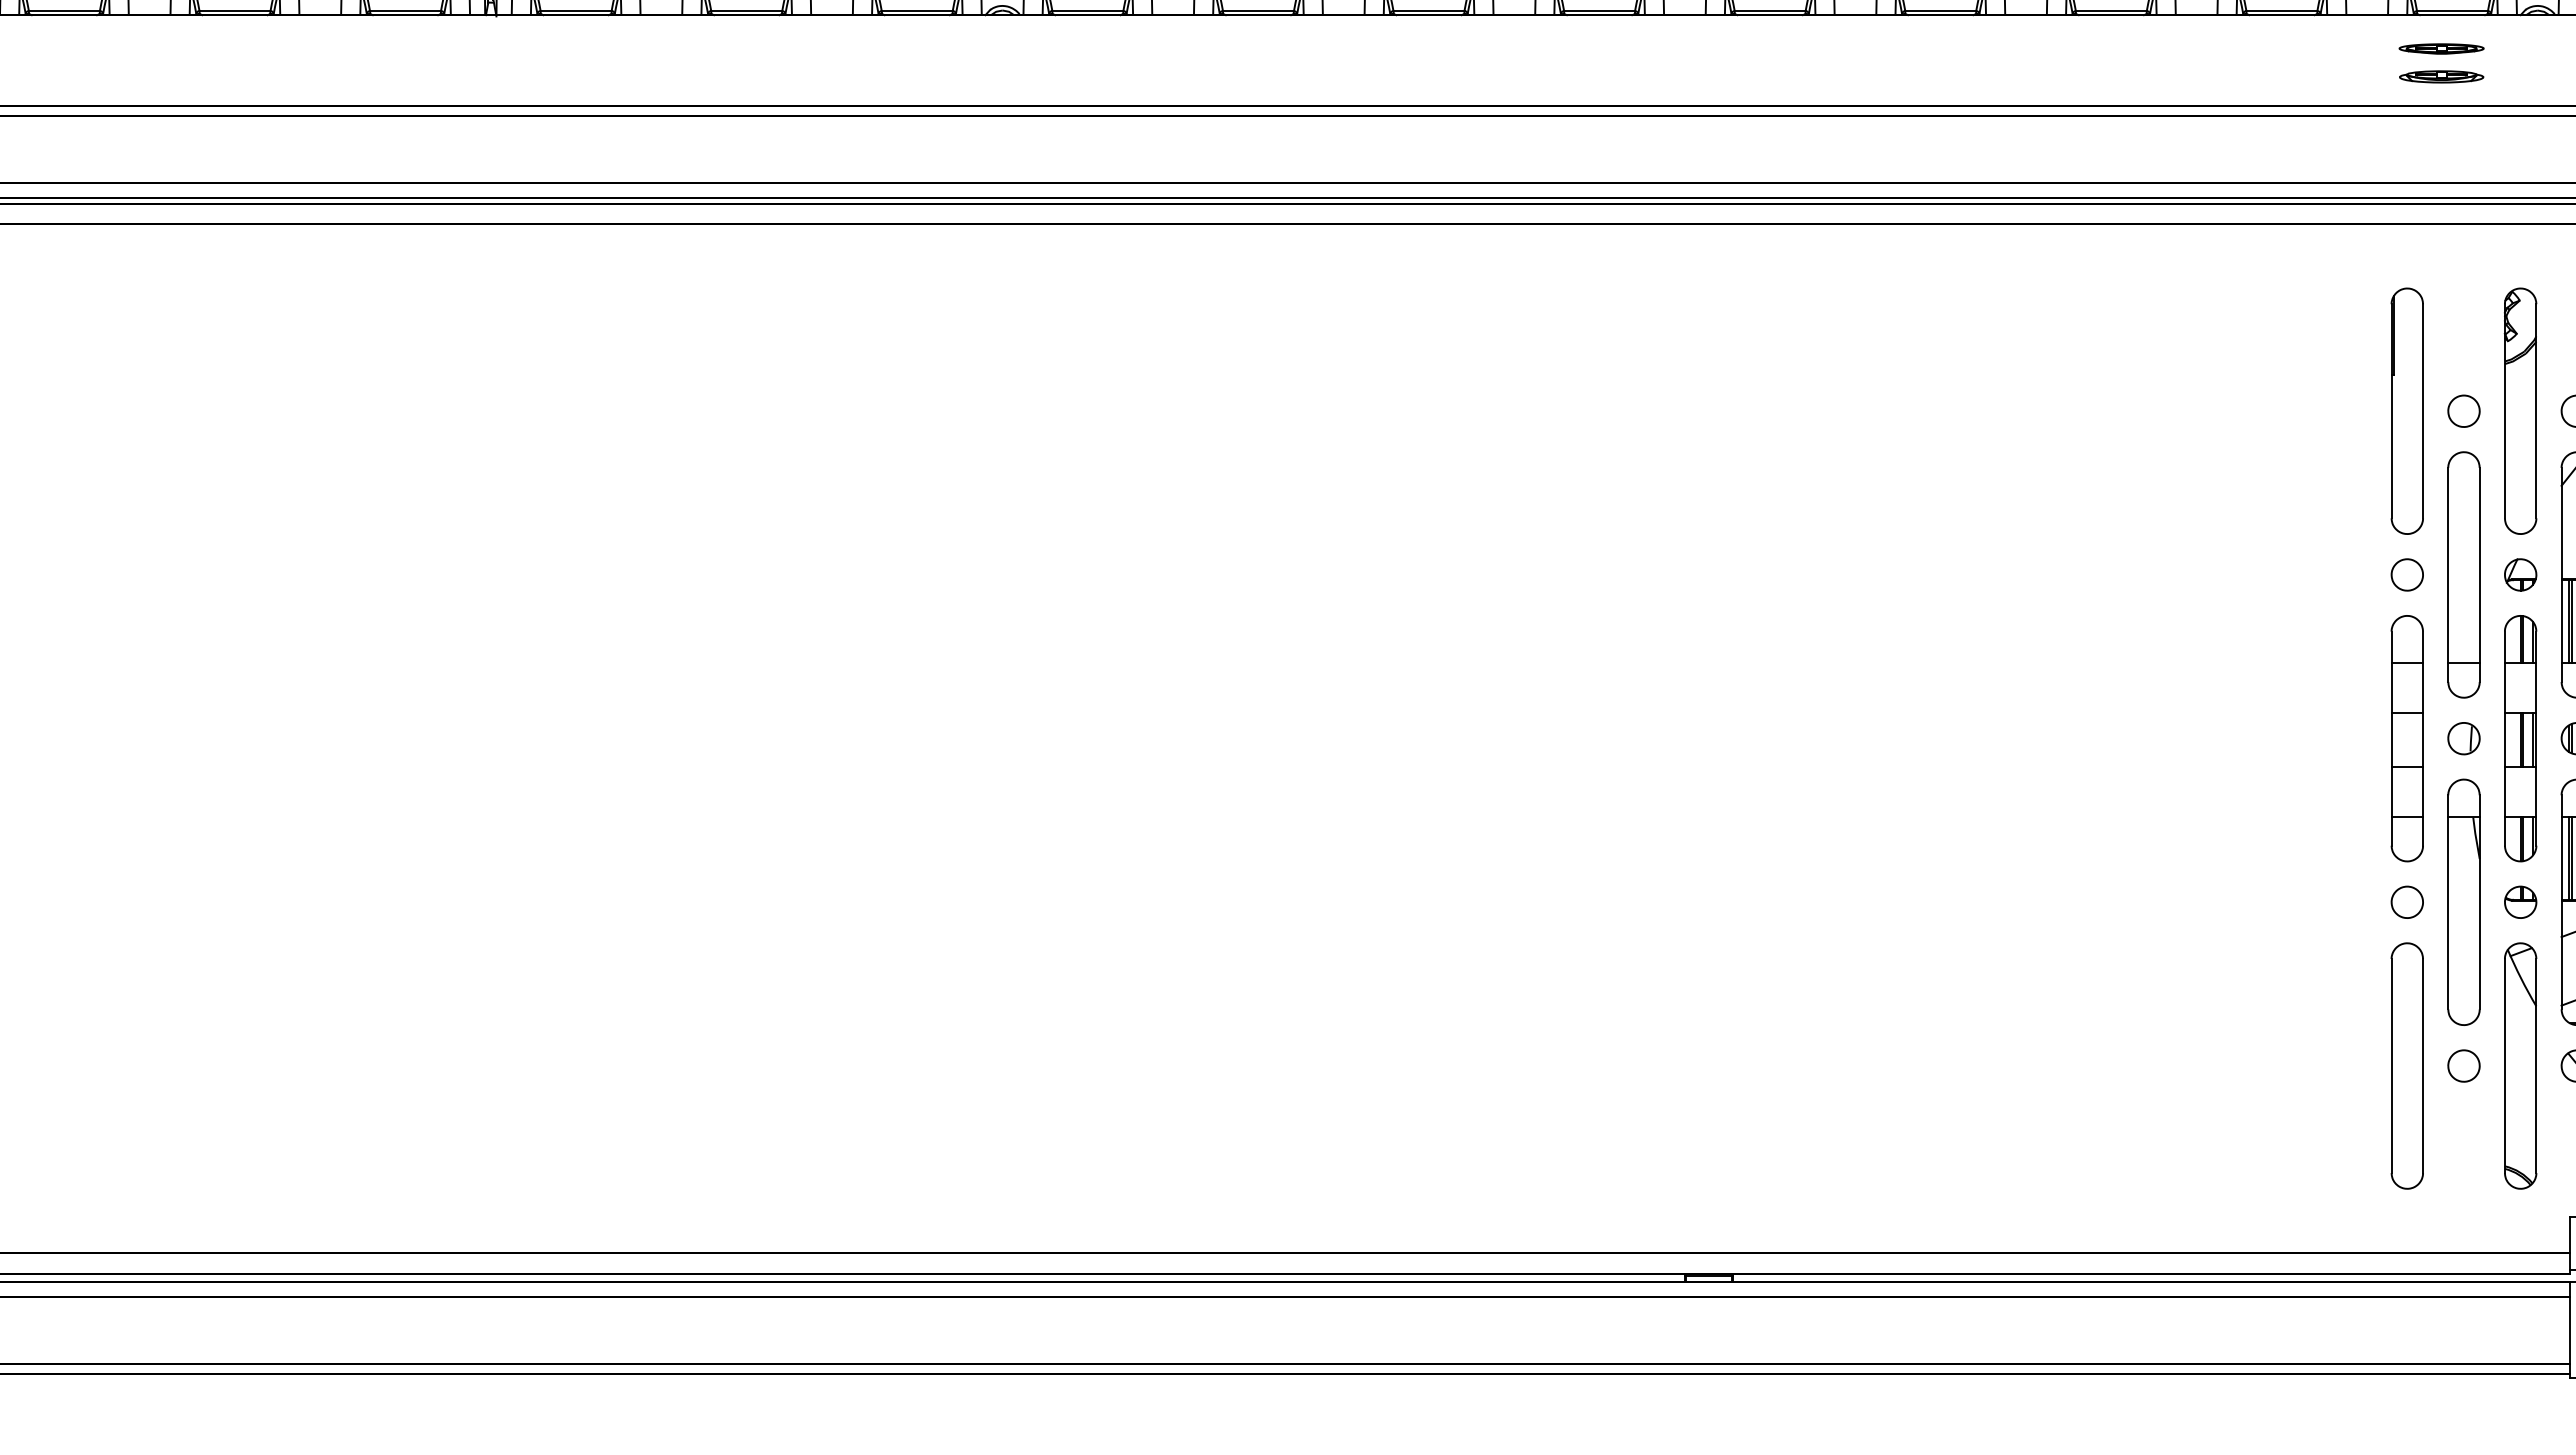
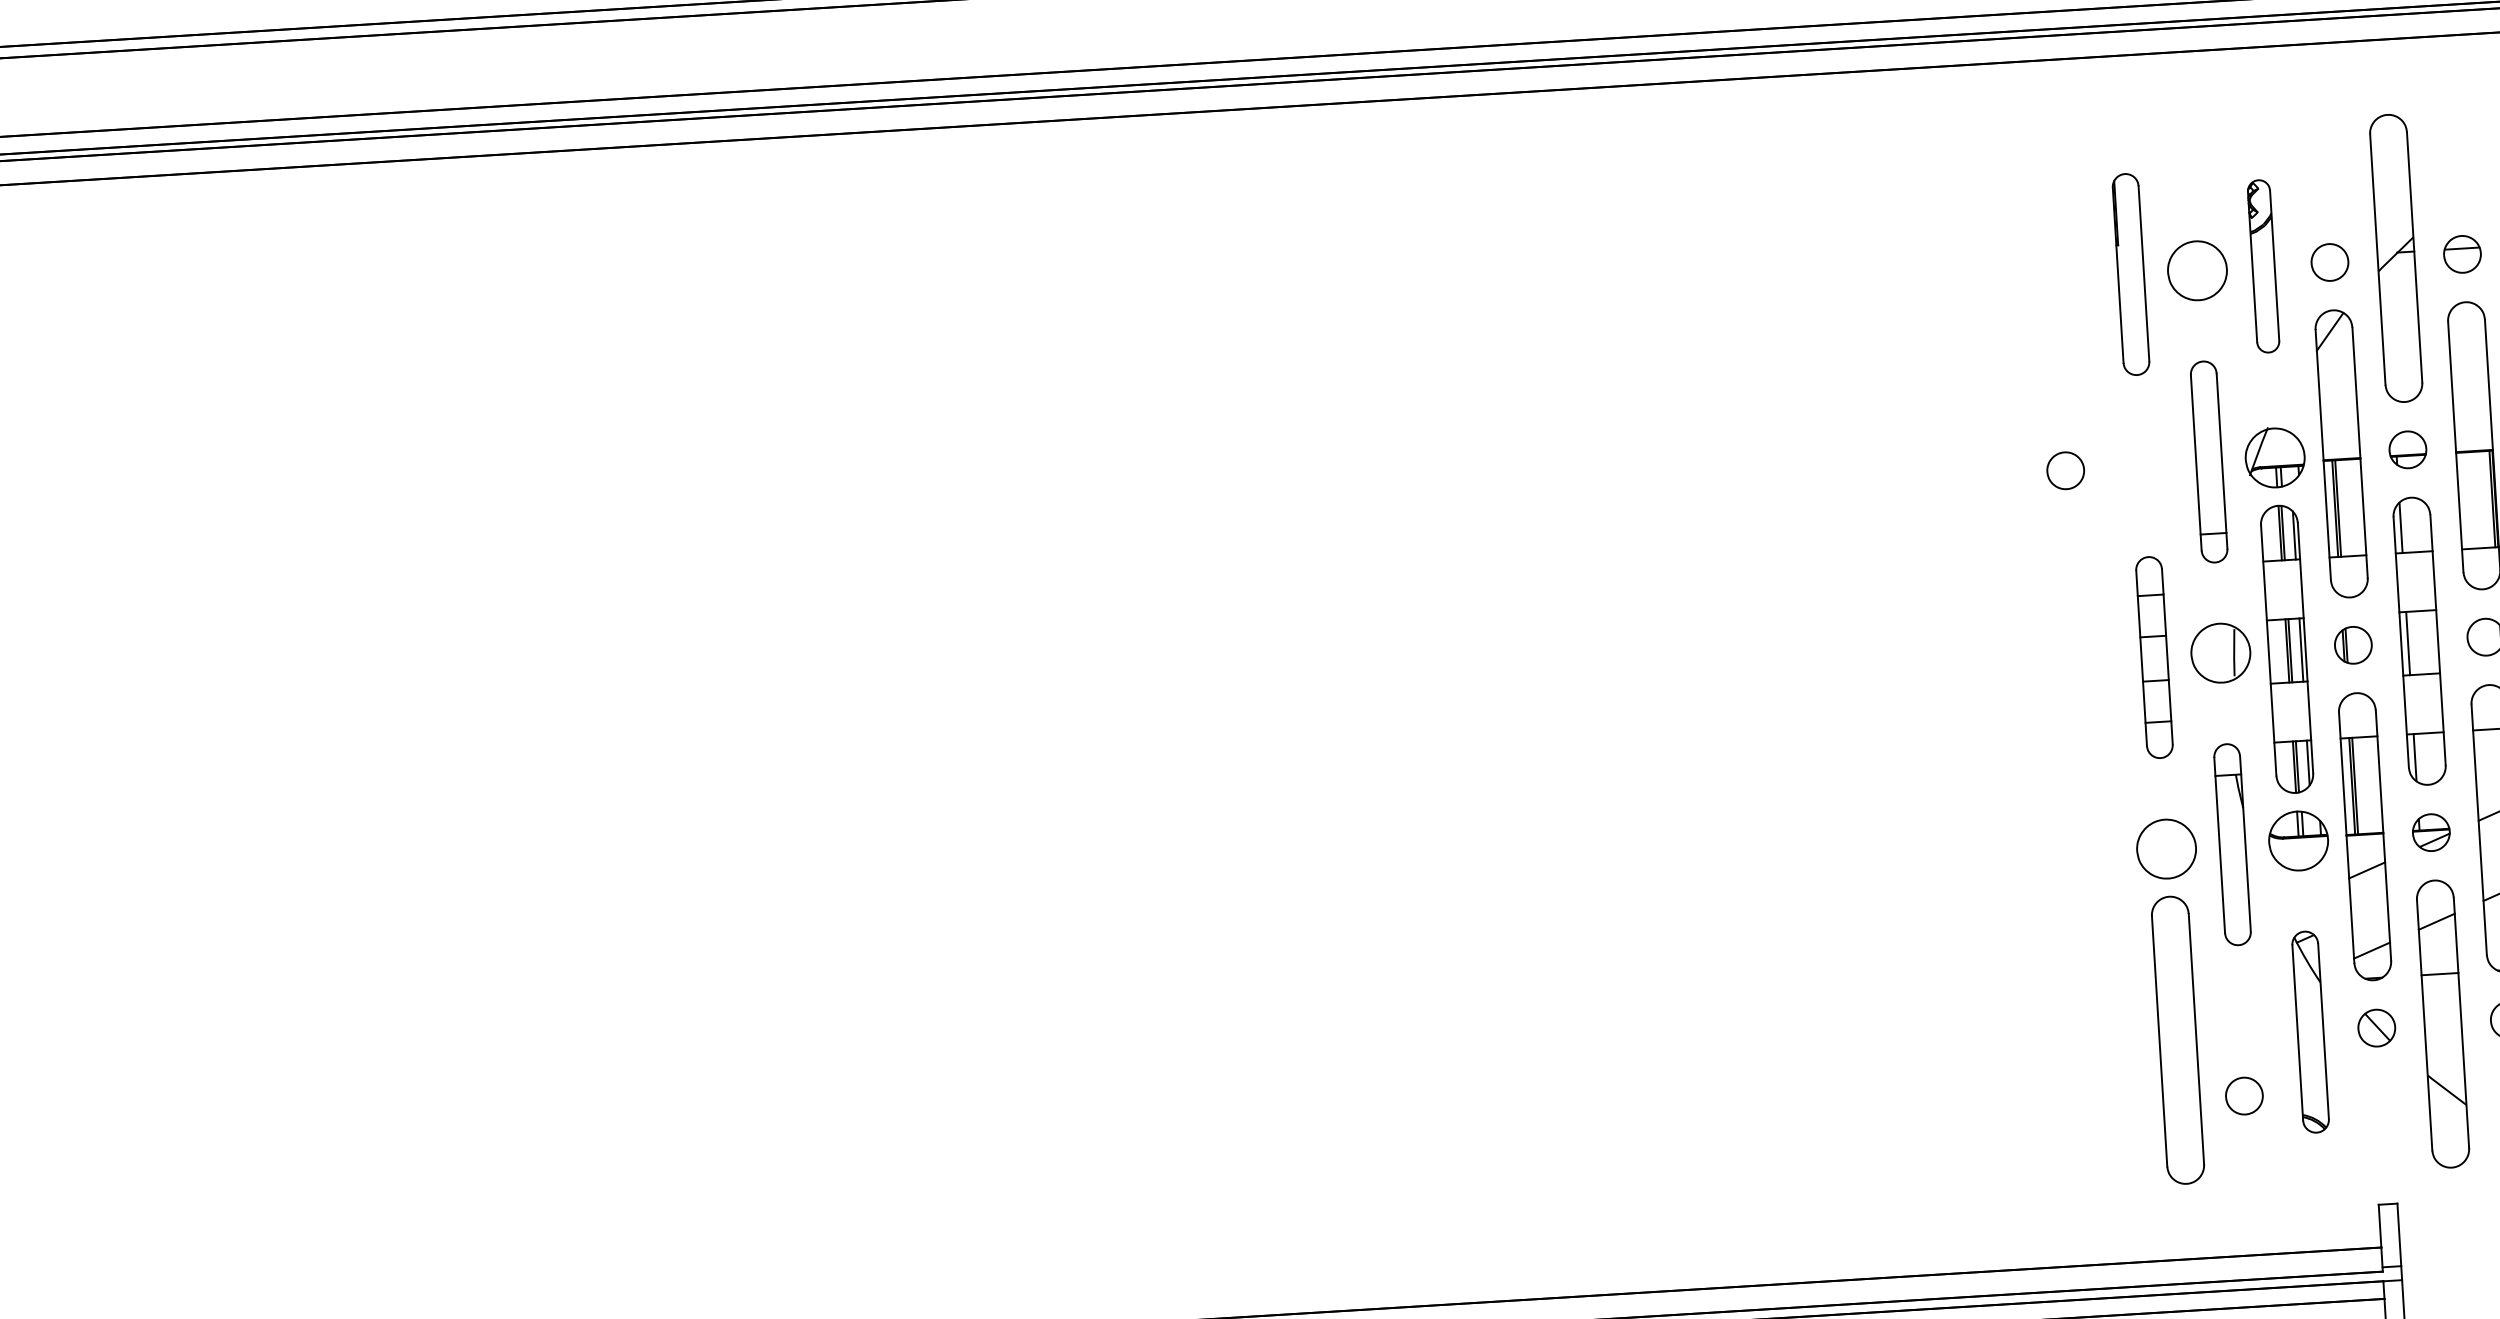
part: (2406, 410) -> (2130, 273), size x0.7
part: (2463, 410) -> (2196, 269), size x1.6
part: (2520, 410) -> (2263, 265), size x0.6
part: (2406, 574) -> (2064, 470), moved
part: (2463, 574) -> (2208, 461), size x0.7
part: (2520, 574) -> (2275, 457), size x1.6
part: (2406, 738) -> (2153, 657), size x0.7
part: (2463, 738) -> (2220, 653), size x1.6
part: (2406, 901) -> (2165, 847), size x1.6
part: (2463, 901) -> (2231, 843), size x0.7
part: (2520, 901) -> (2298, 839), size x1.6
part: (2463, 1065) -> (2243, 1095), moved
part: (2520, 1065) -> (2310, 1031), size x0.7

